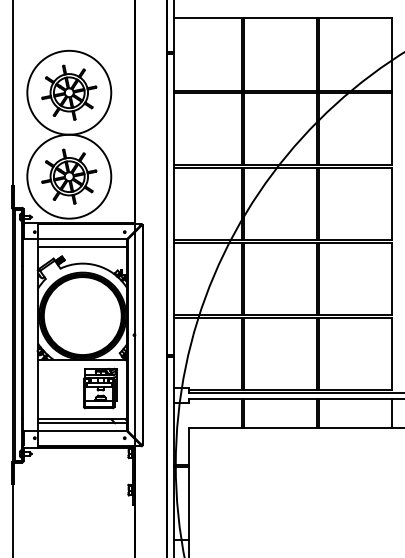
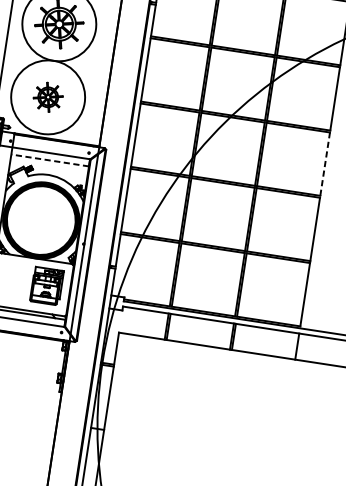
part: (69, 176) -> (48, 97), size x0.6
line: (391, 203) -> (325, 163), solid -> dashed
line: (82, 247) -> (50, 160), solid -> dashed

